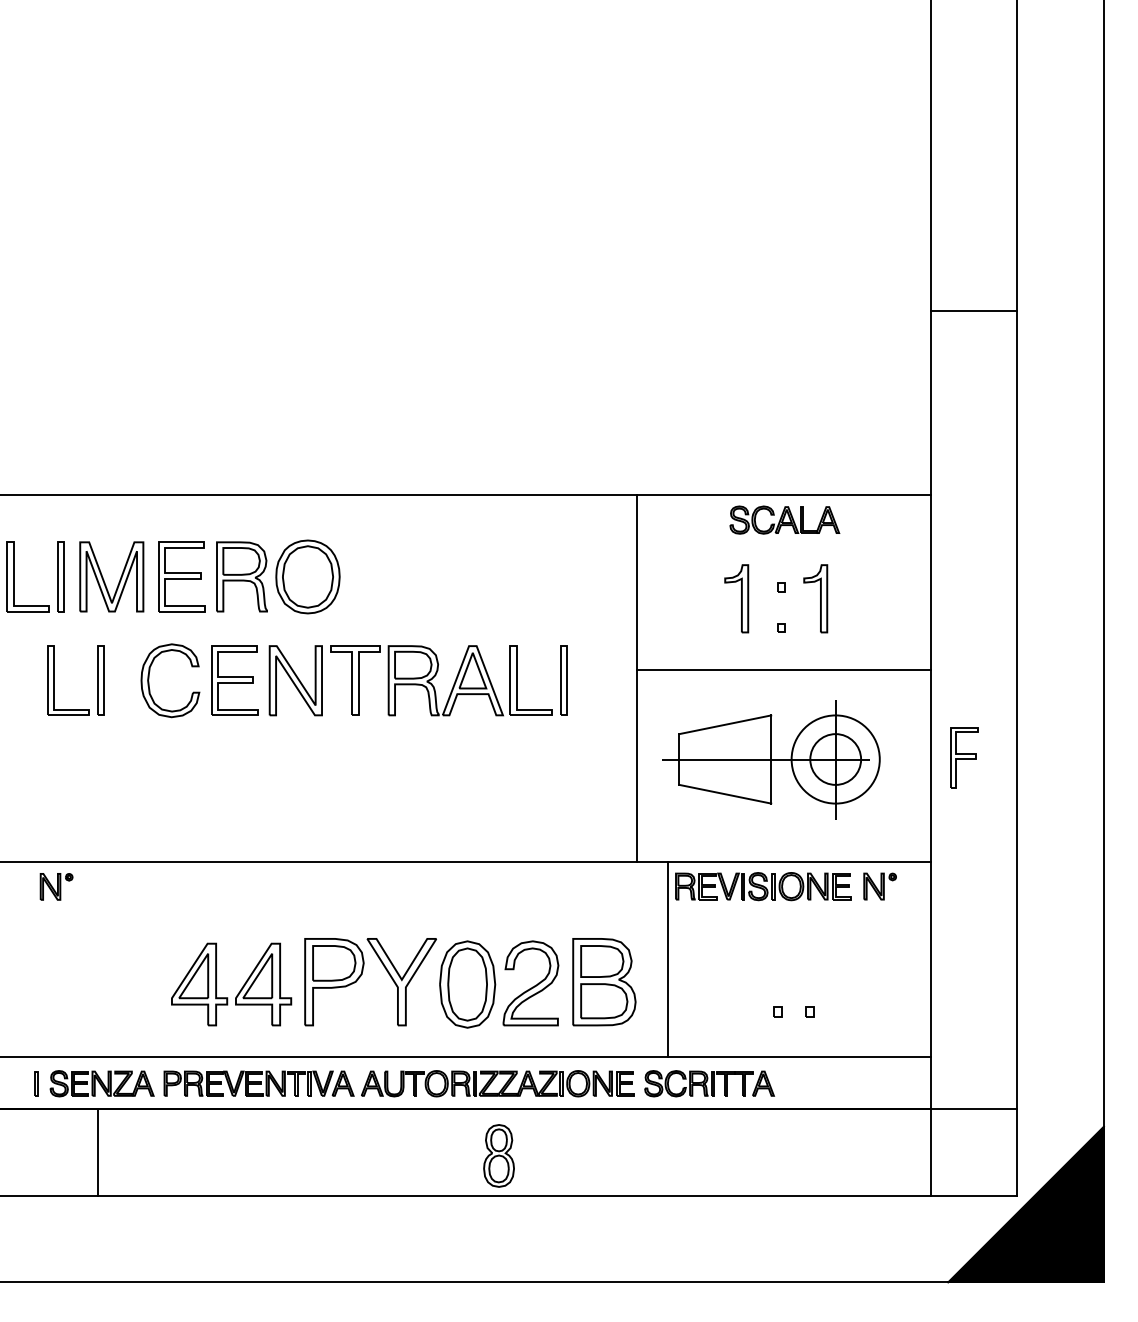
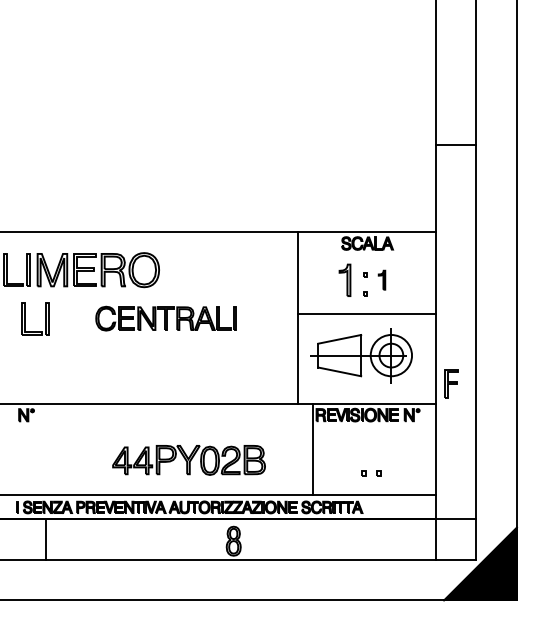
part: (814, 596) -> (381, 279), size x0.6
part: (353, 680) -> (165, 318), size x0.7
part: (964, 757) -> (451, 383), moved
part: (402, 983) -> (188, 460), size x0.7

